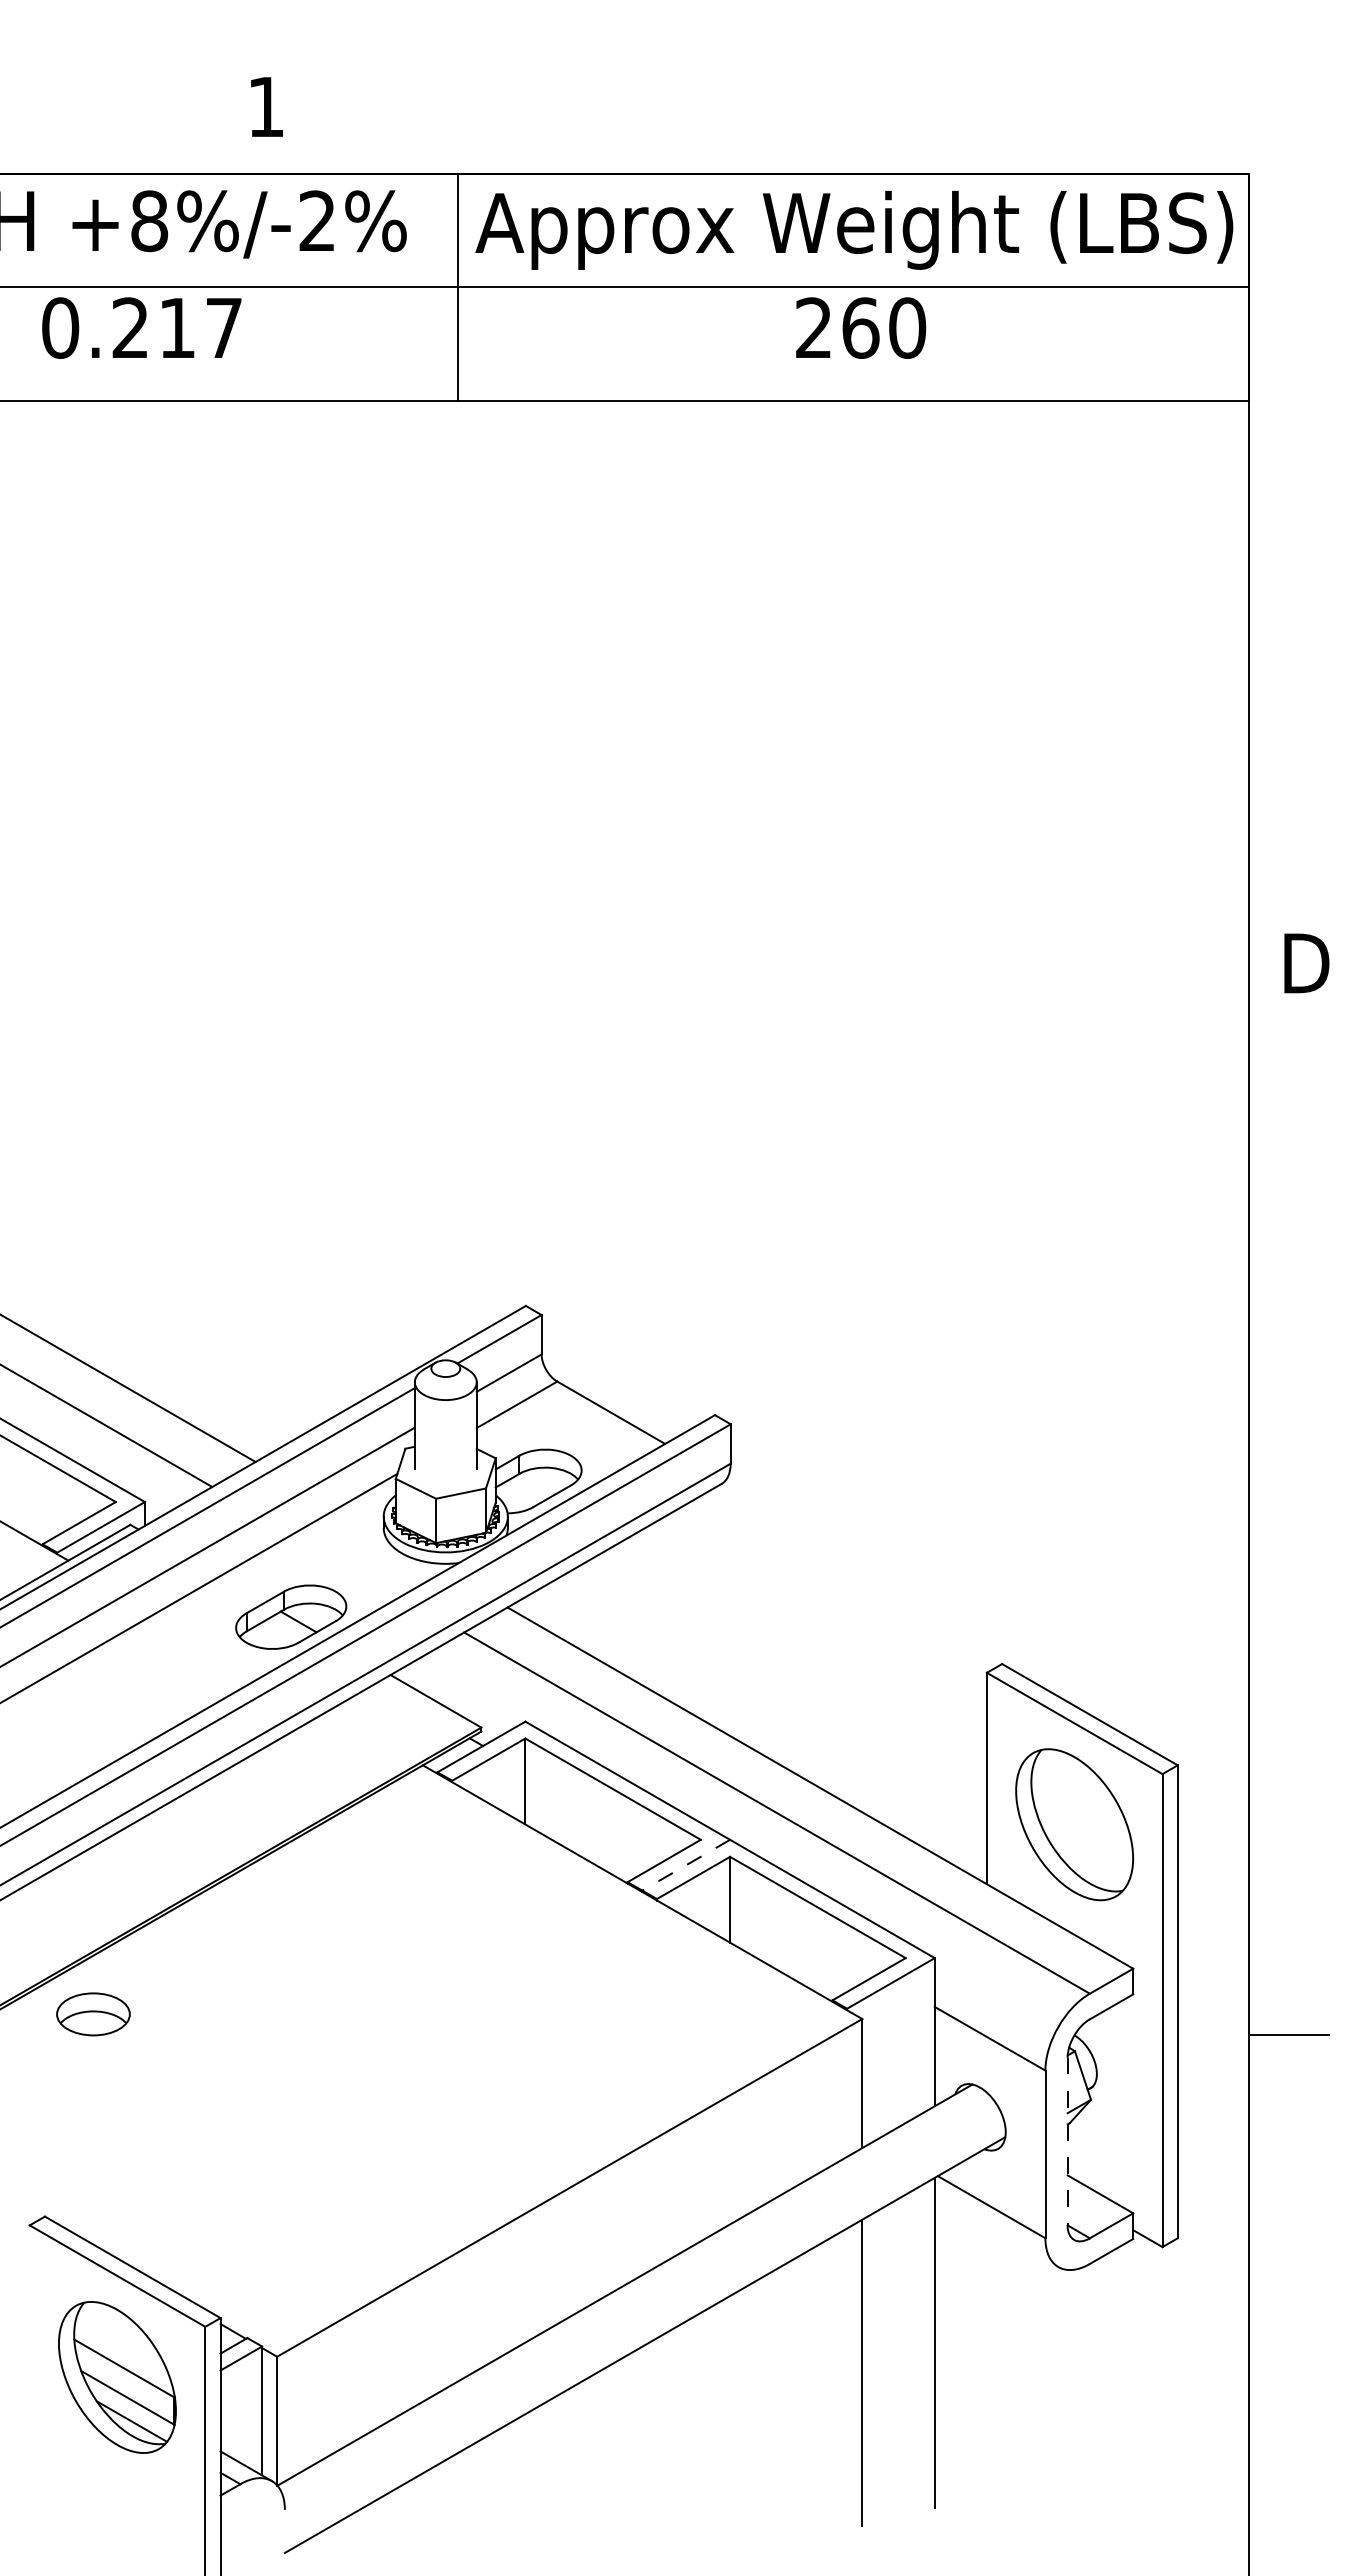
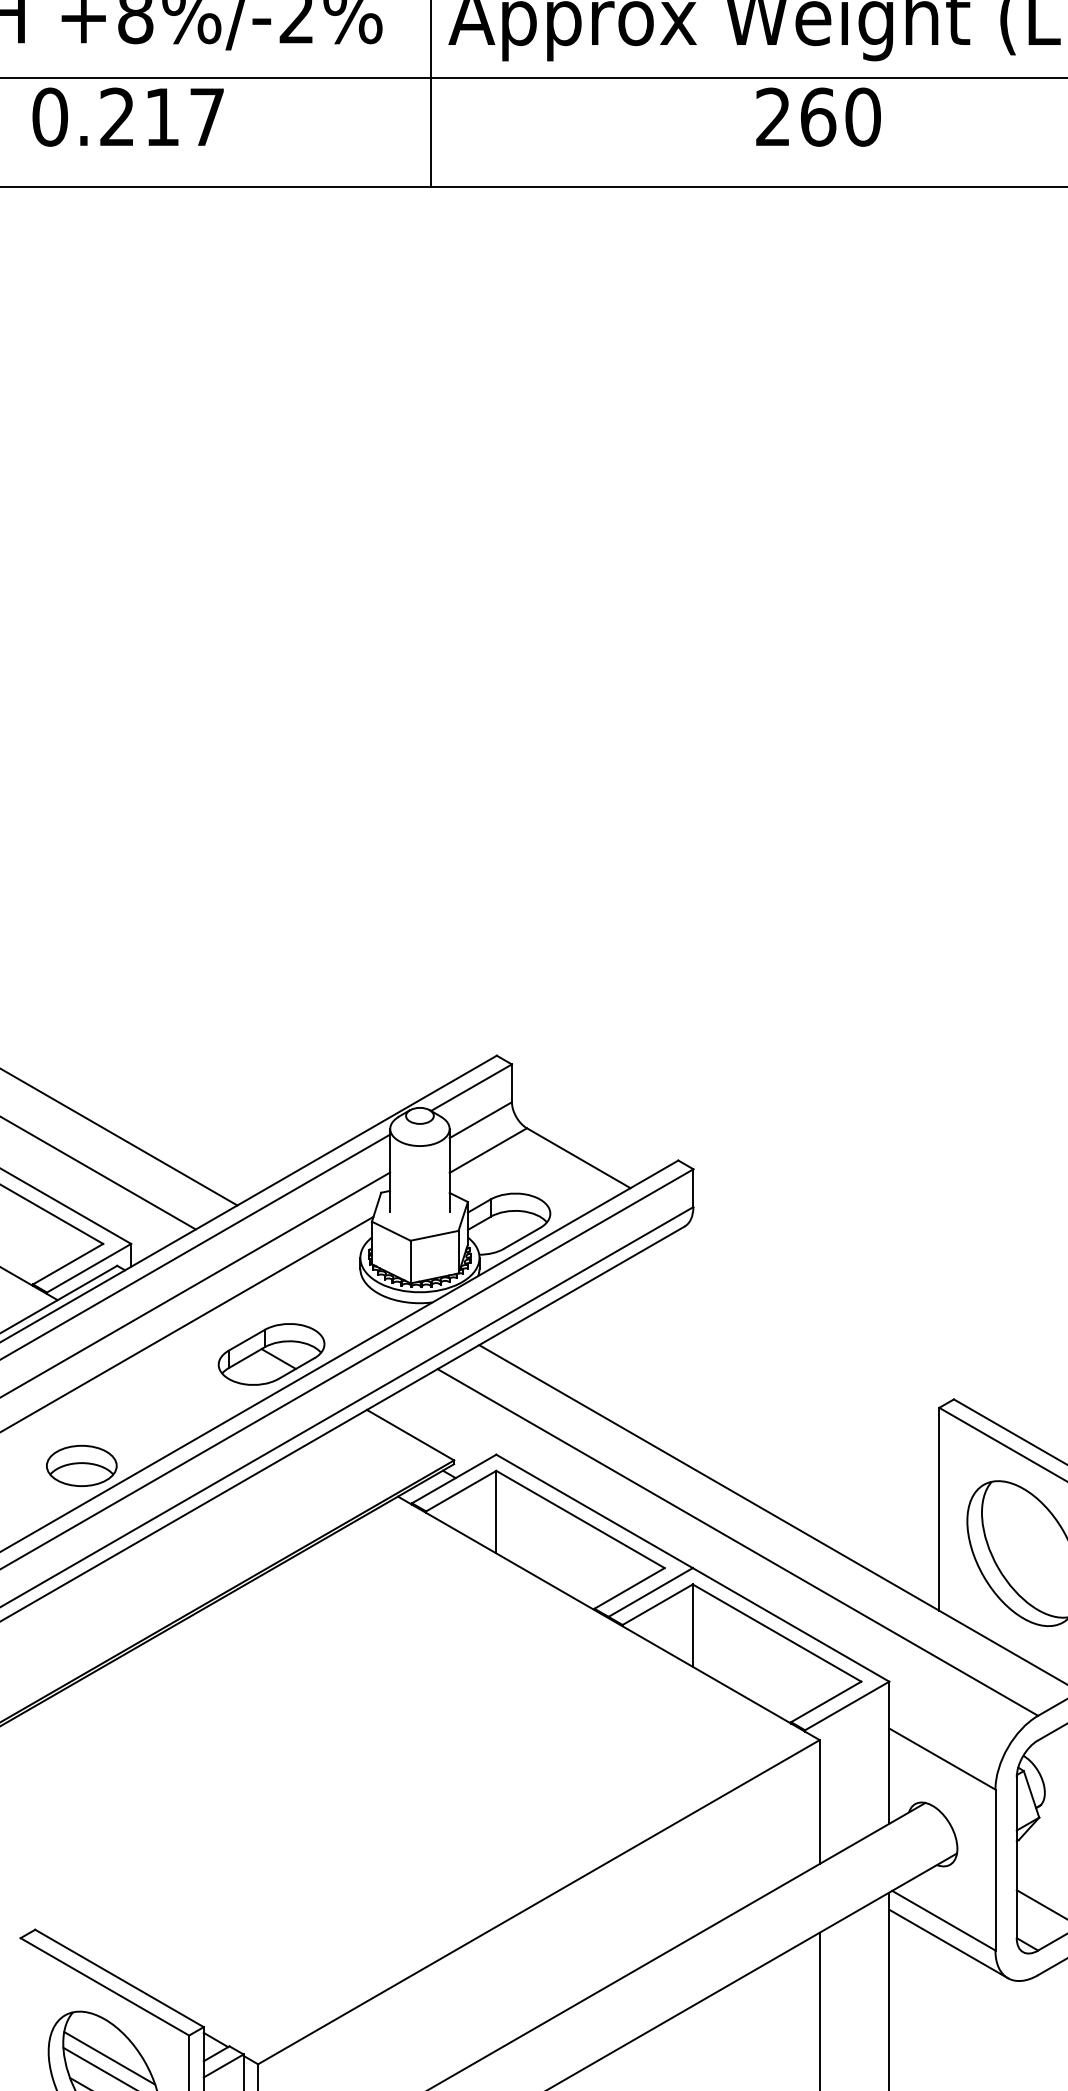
line: (686, 1865) -> (650, 1592), dashed -> solid
part: (93, 2014) -> (81, 1466), moved
line: (1067, 2141) -> (1016, 1857), dashed -> solid
line: (996, 2231) -> (948, 1944), added
line: (122, 2350) -> (109, 2058), added

